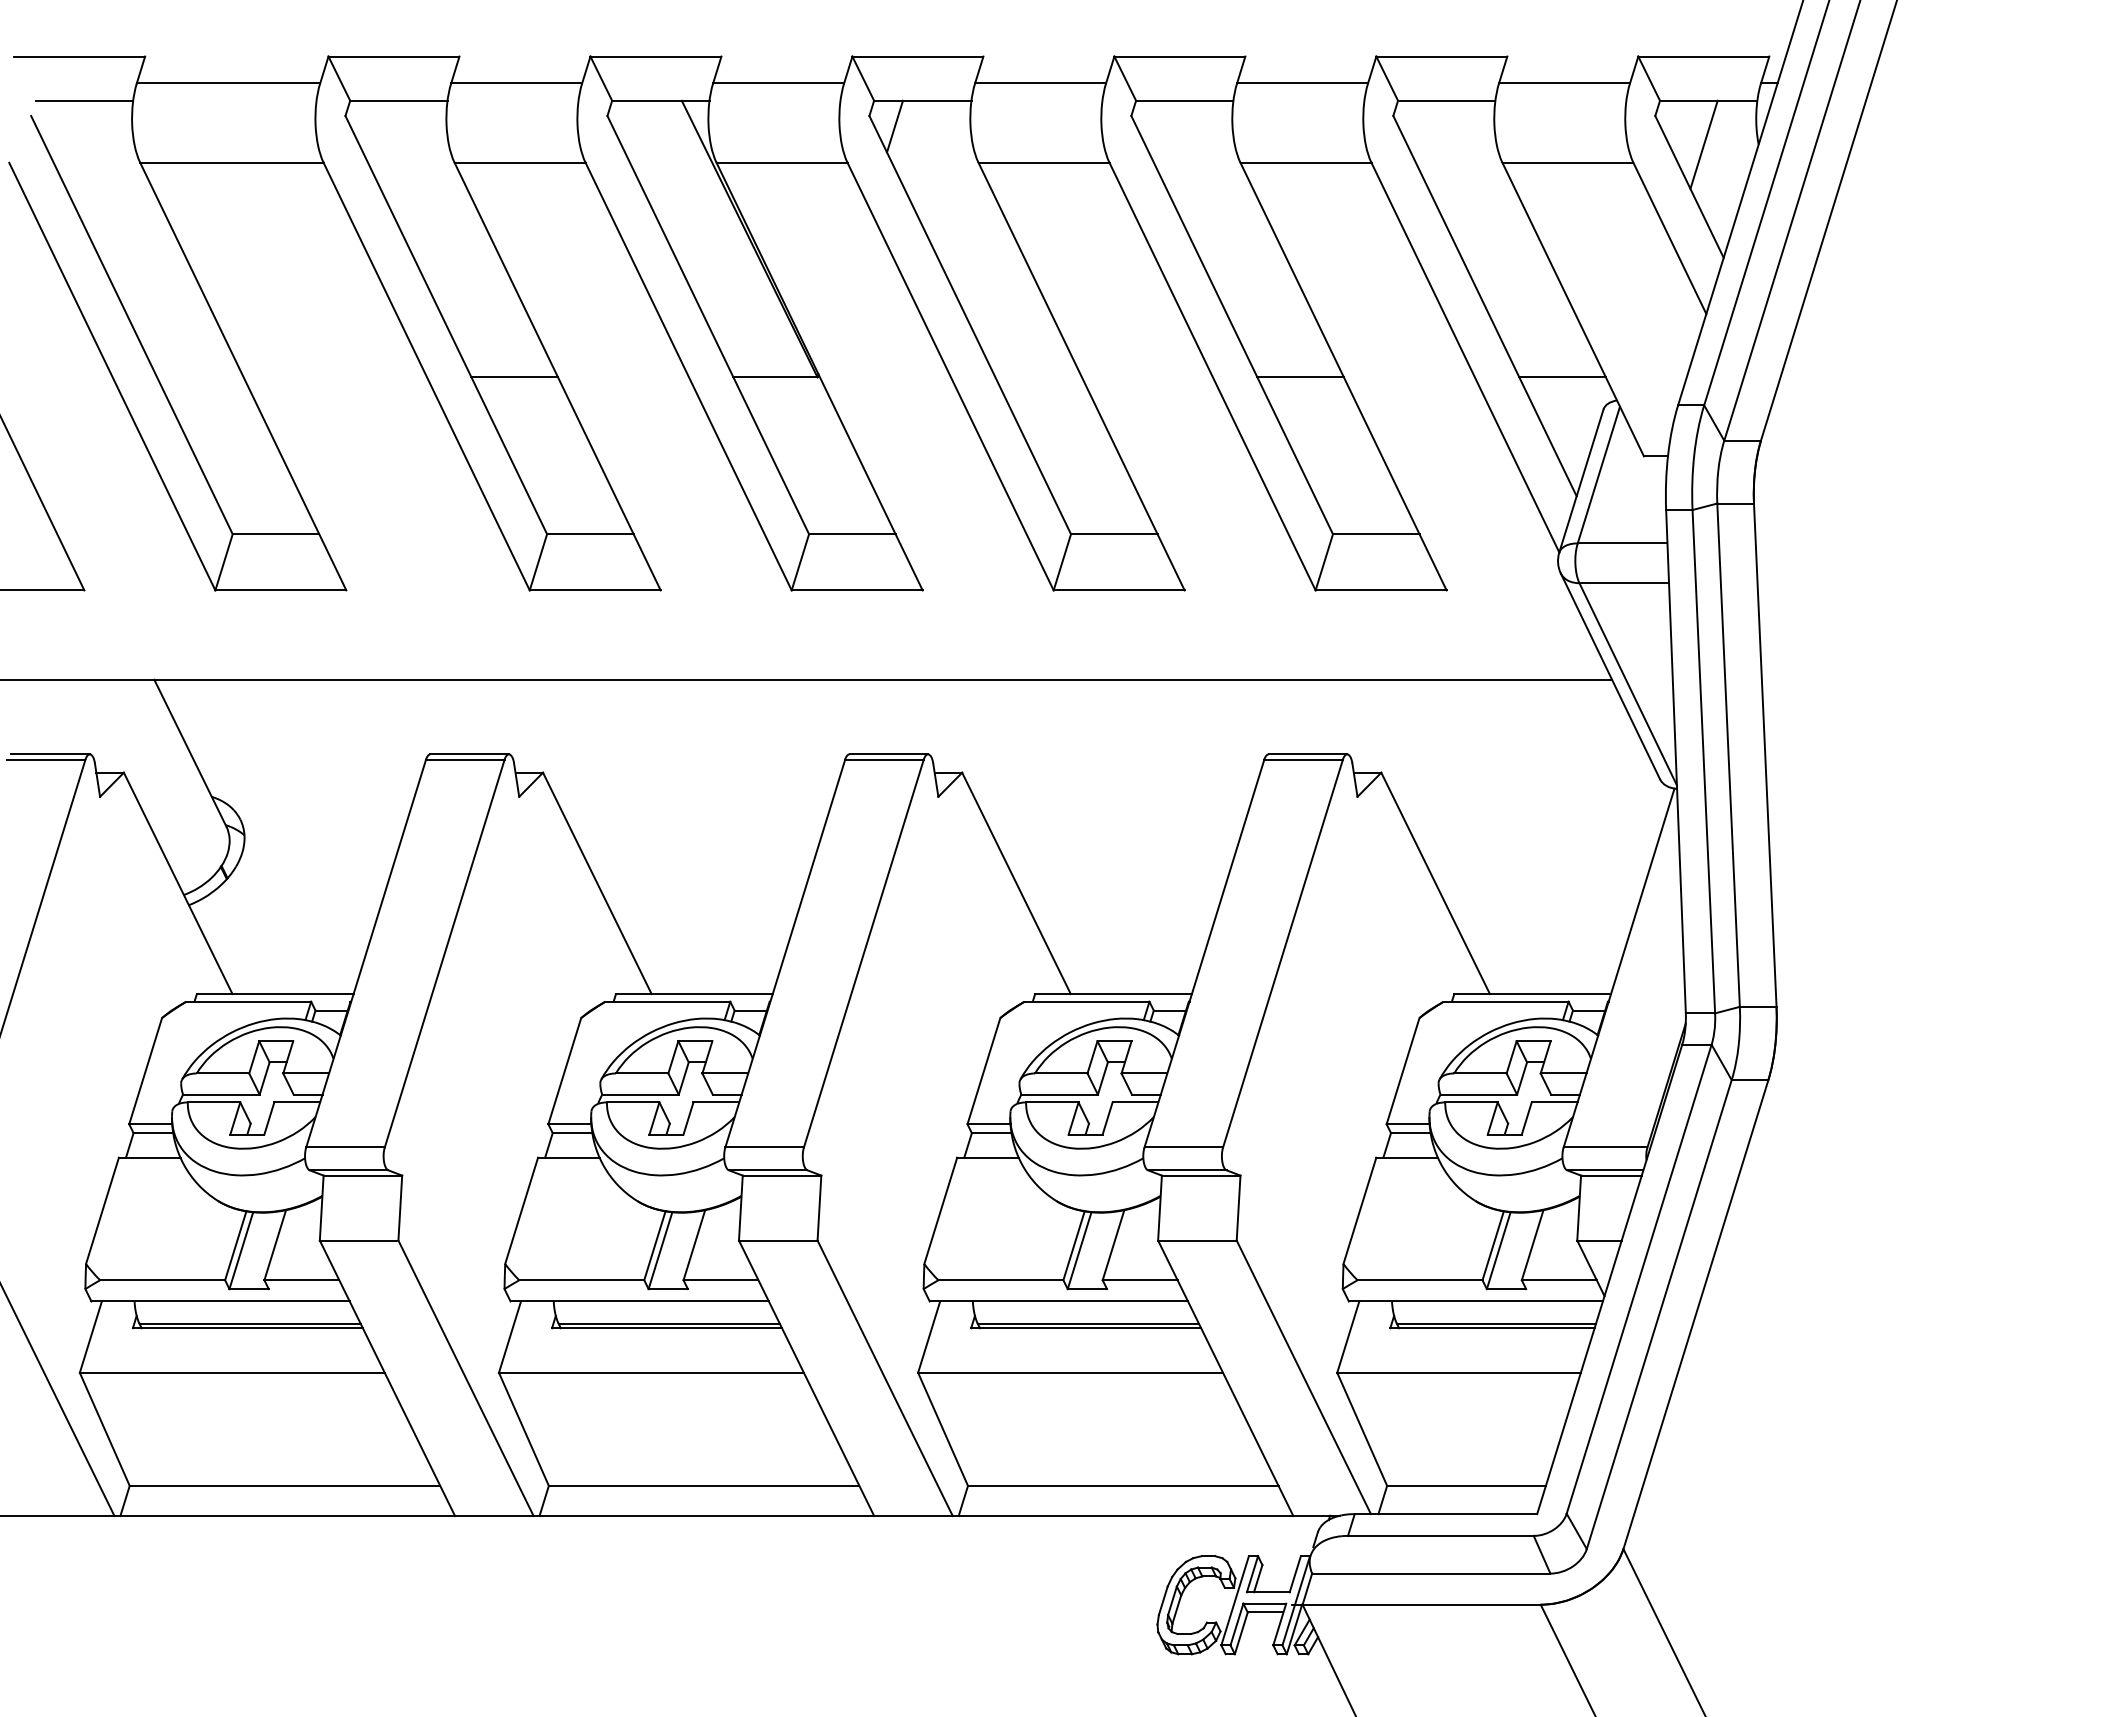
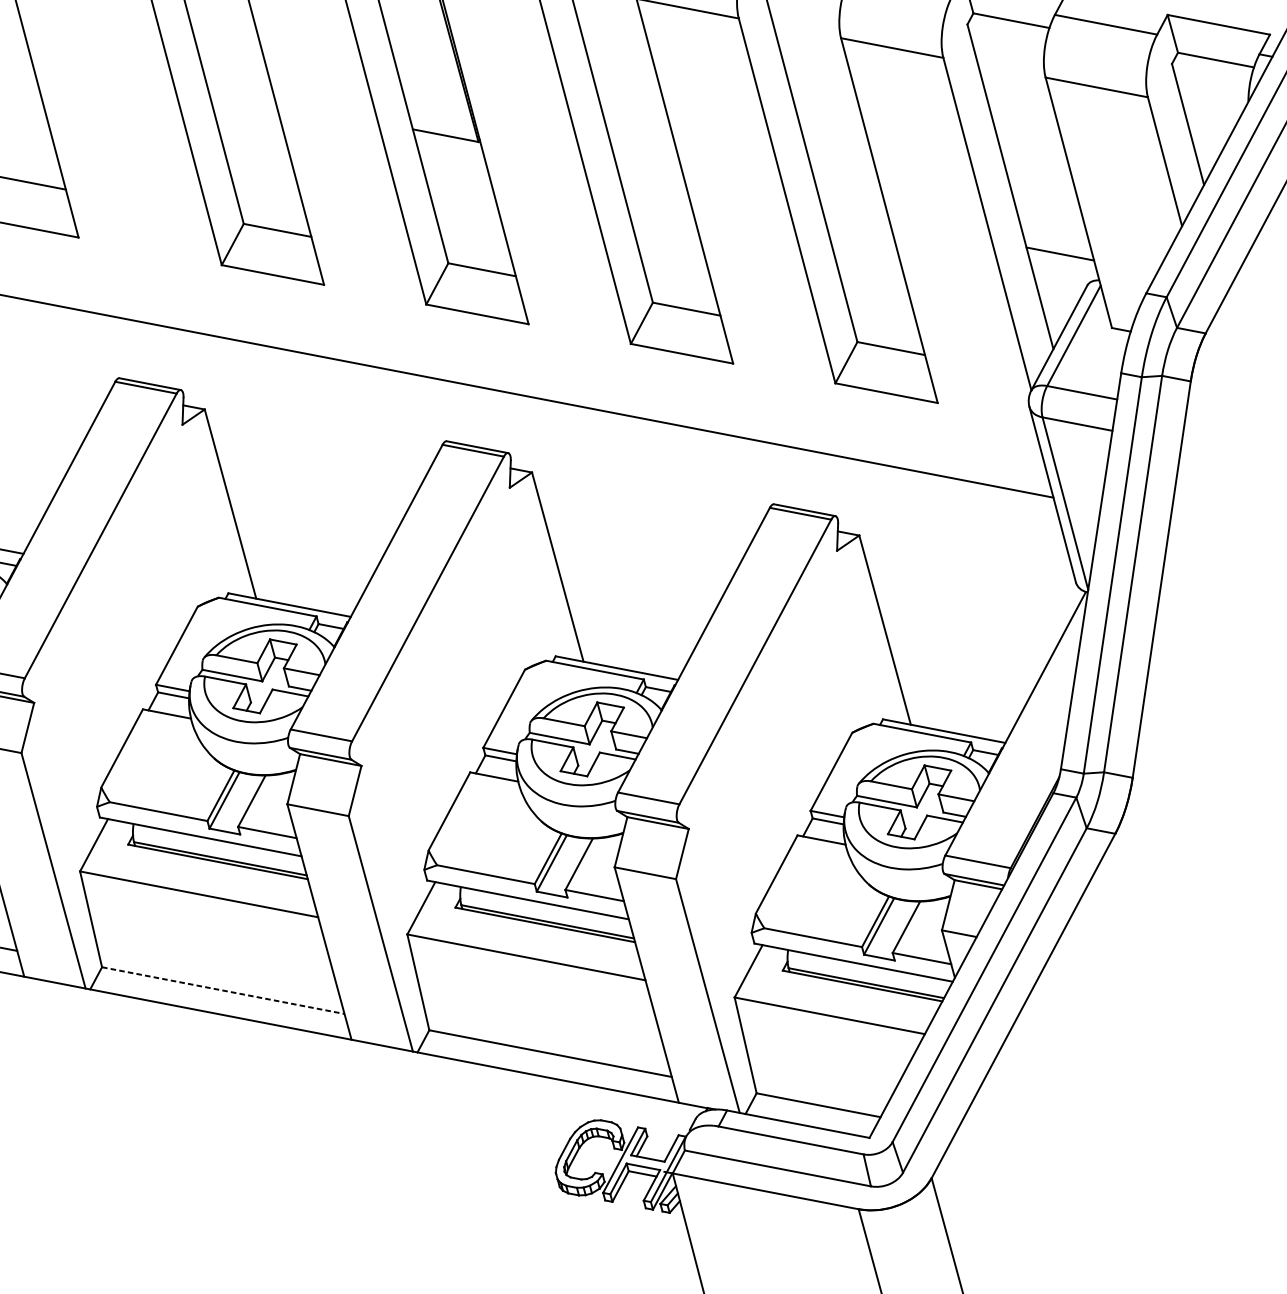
line: (1703, 144) -> (1205, 93), removed
line: (514, 377) -> (241, 96), removed
line: (1300, 377) -> (855, 214), removed
line: (704, 1485) -> (223, 990), solid -> dashed

